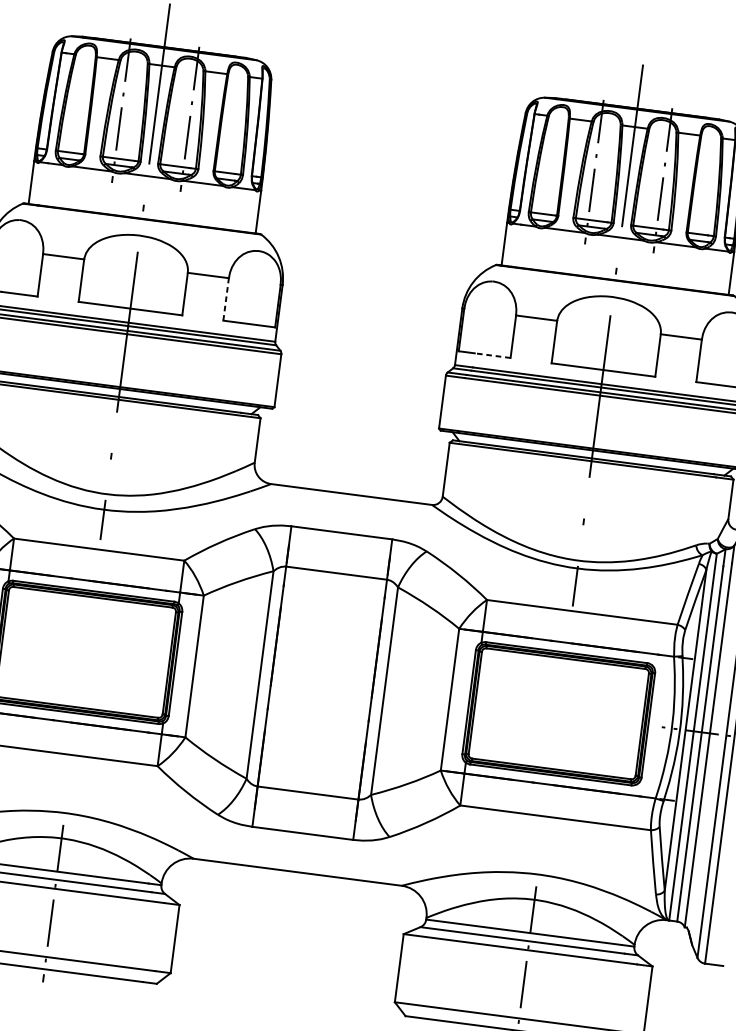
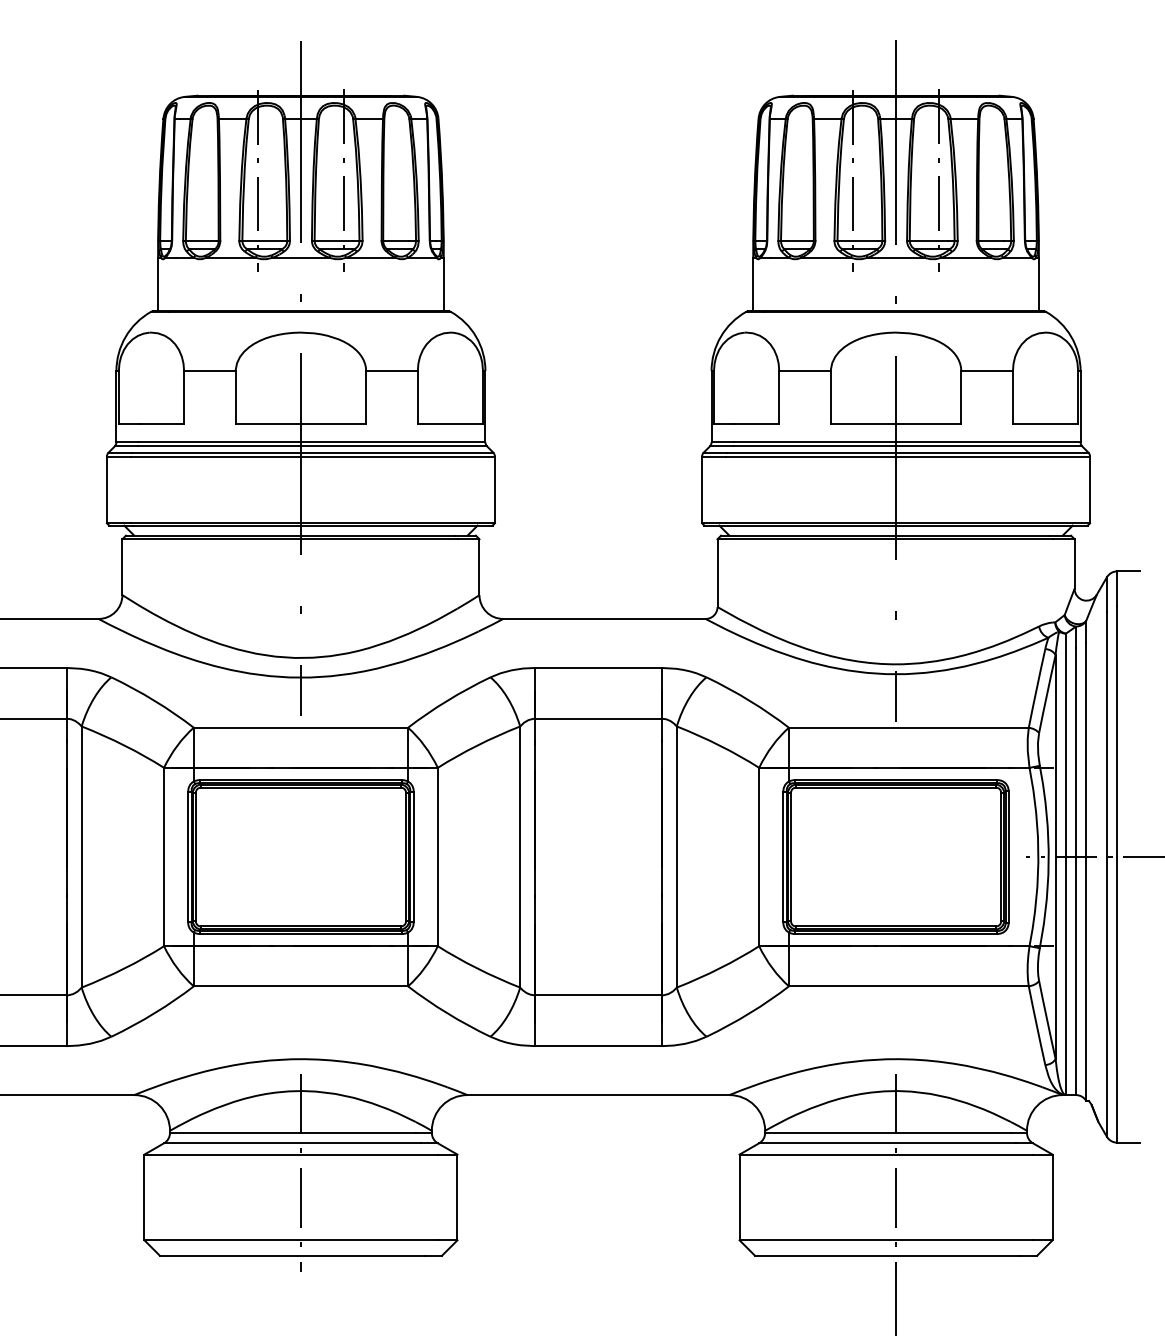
line: (225, 299) -> (417, 397), dashed -> solid
line: (492, 355) -> (756, 424), dashed -> solid

